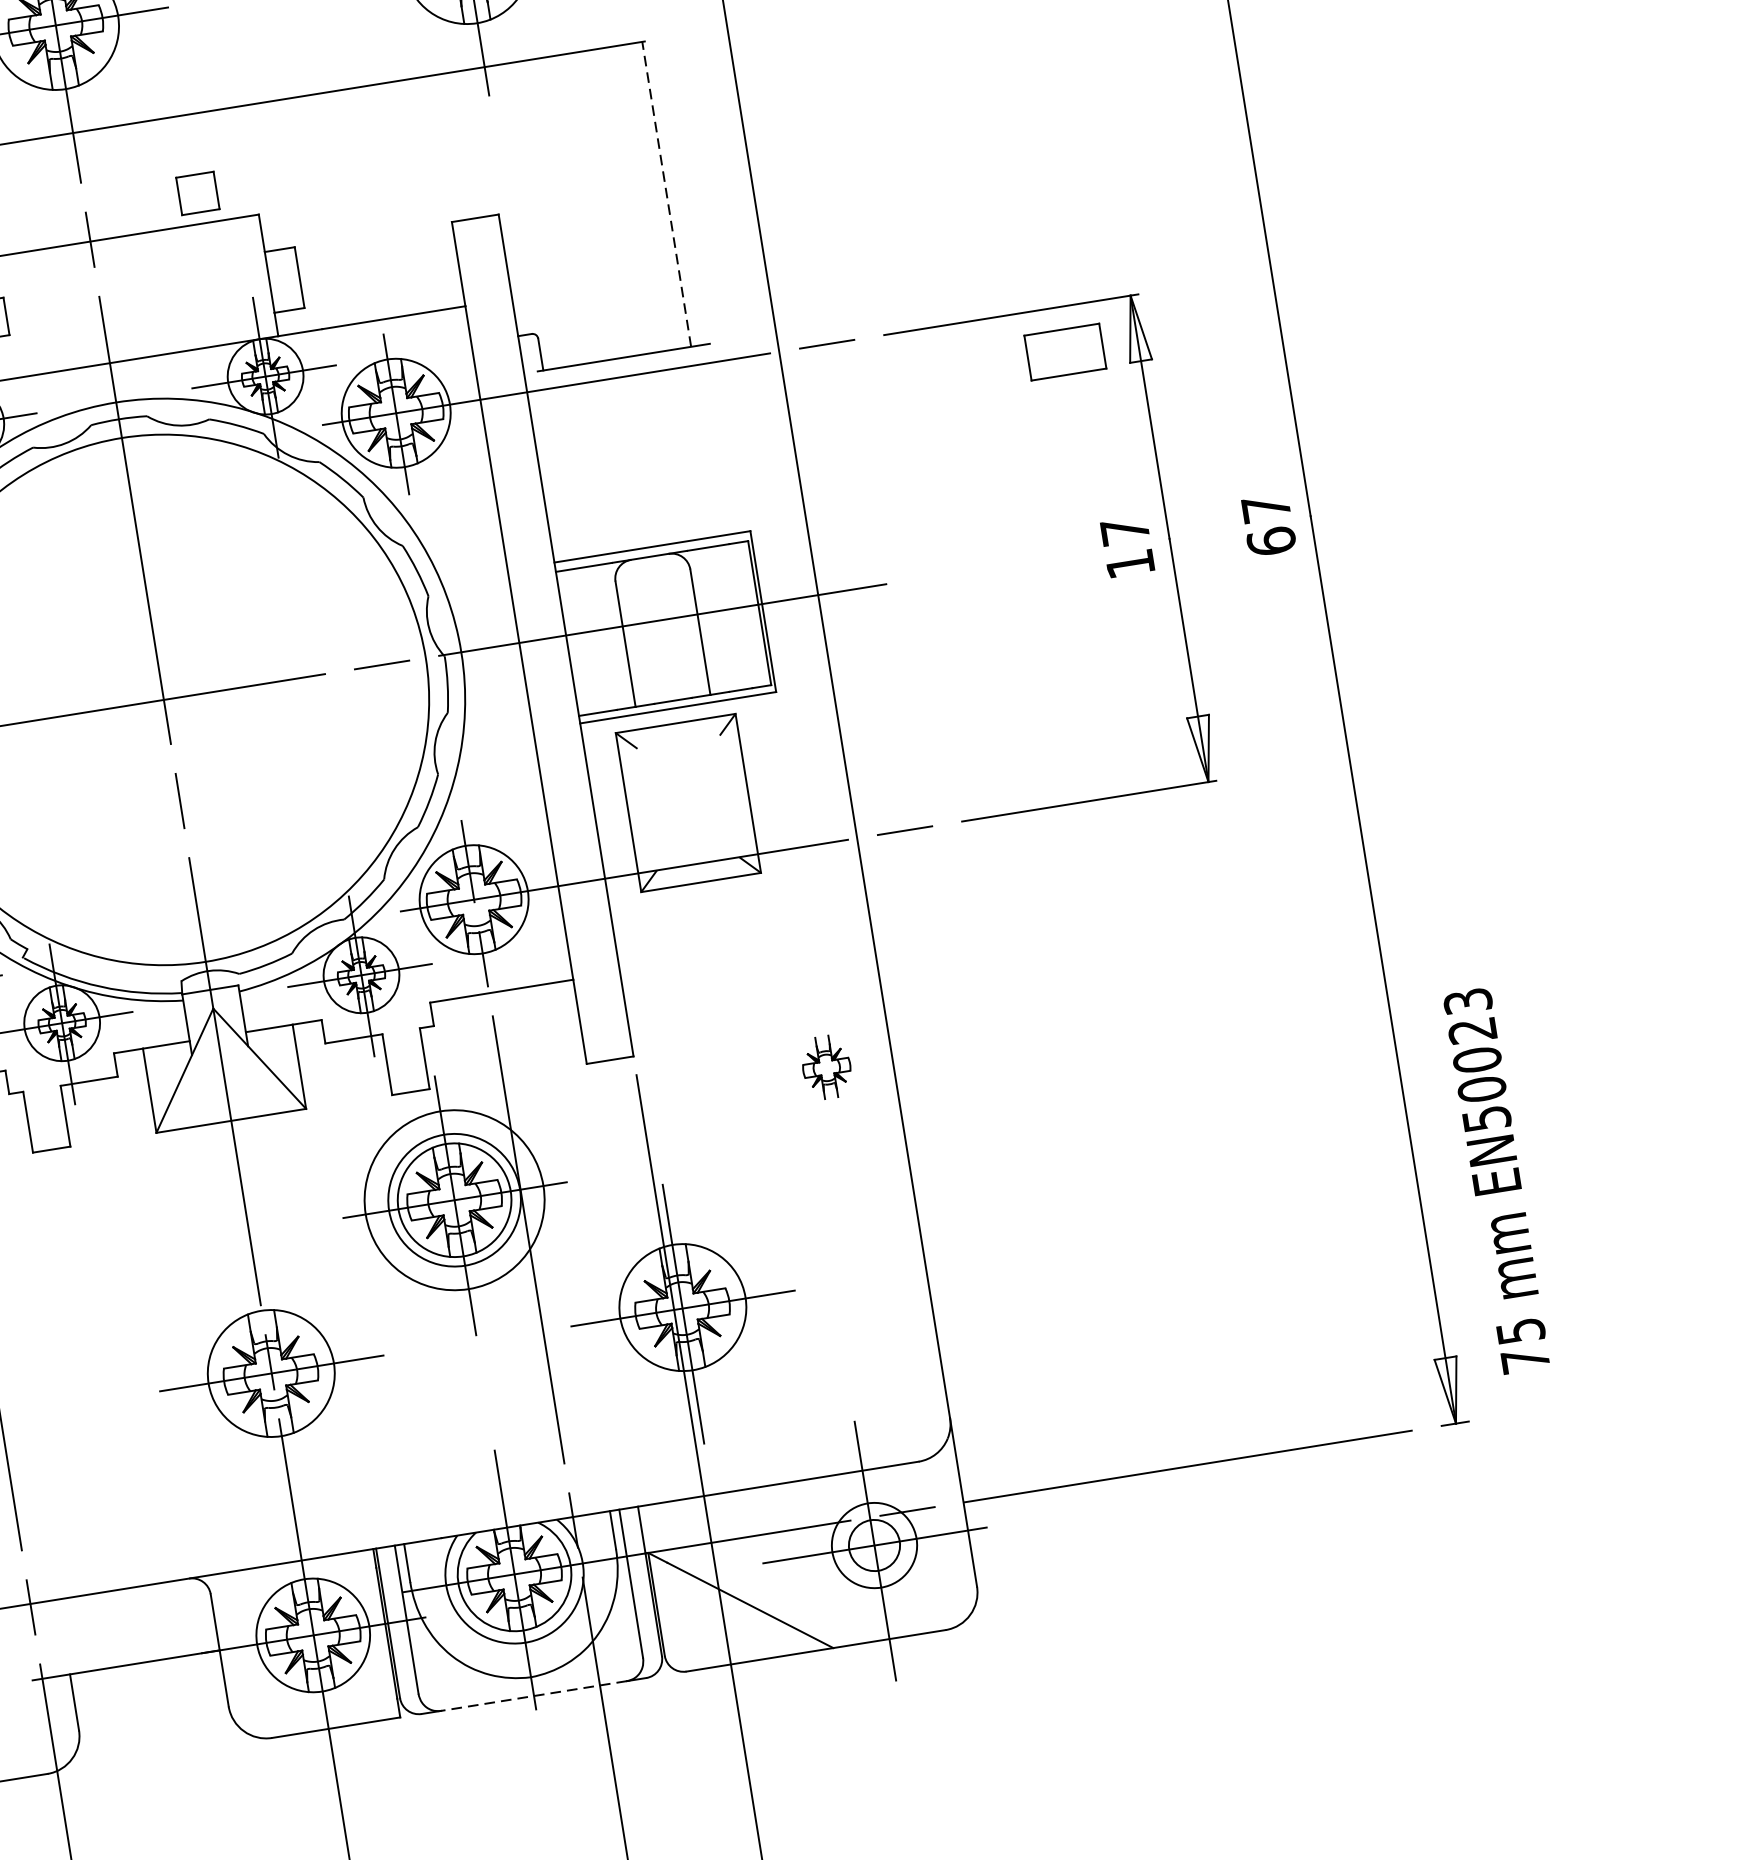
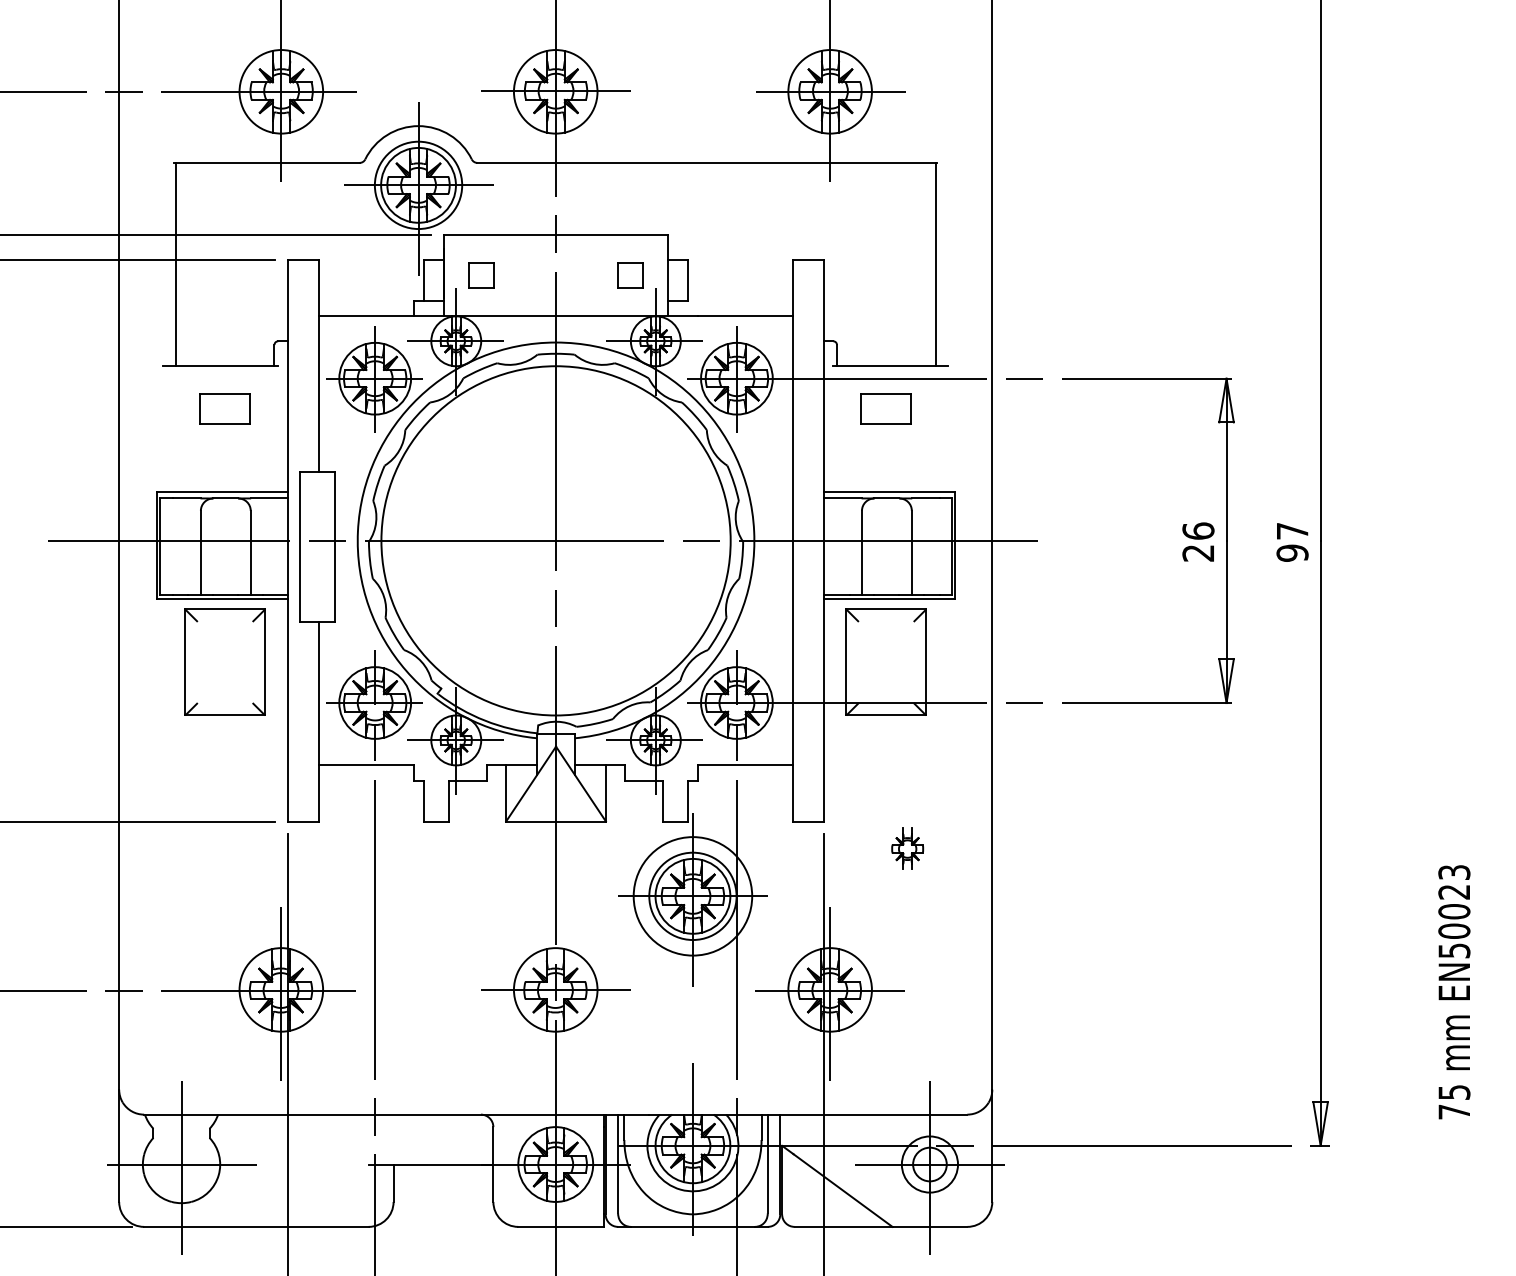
part: (197, 194) -> (630, 275), moved
line: (666, 194) -> (935, 264), dashed -> solid
part: (1064, 352) -> (885, 408), moved
text: (1271, 540) -> (1292, 552), 67 -> 97
text: (1127, 546) -> (1198, 541), 17 -> 26
part: (826, 1067) -> (907, 848), moved
text: (1496, 1181) -> (1454, 992), moved
line: (533, 1695) -> (692, 1226), dashed -> solid

